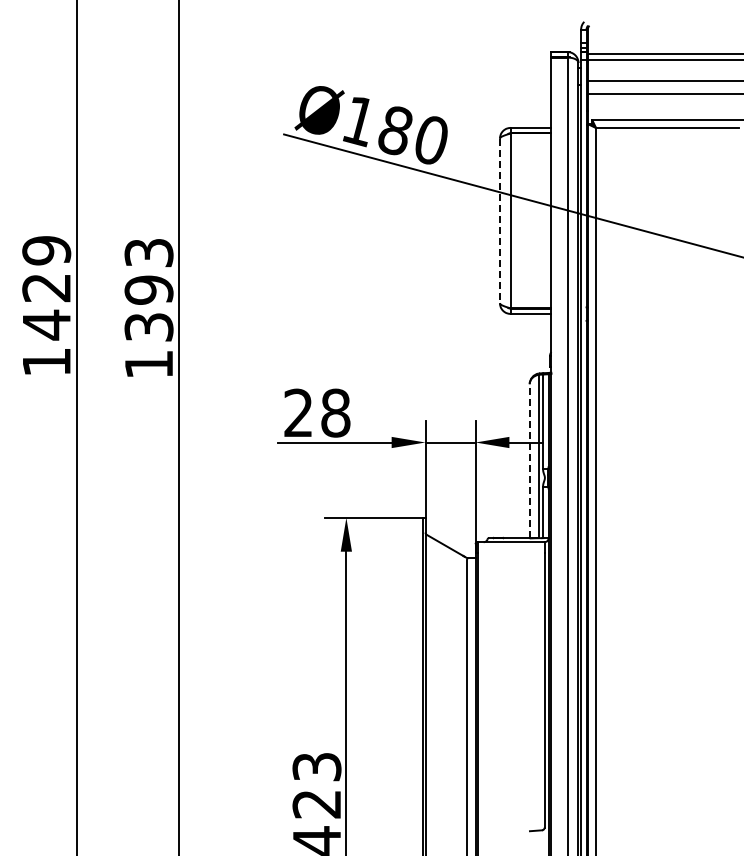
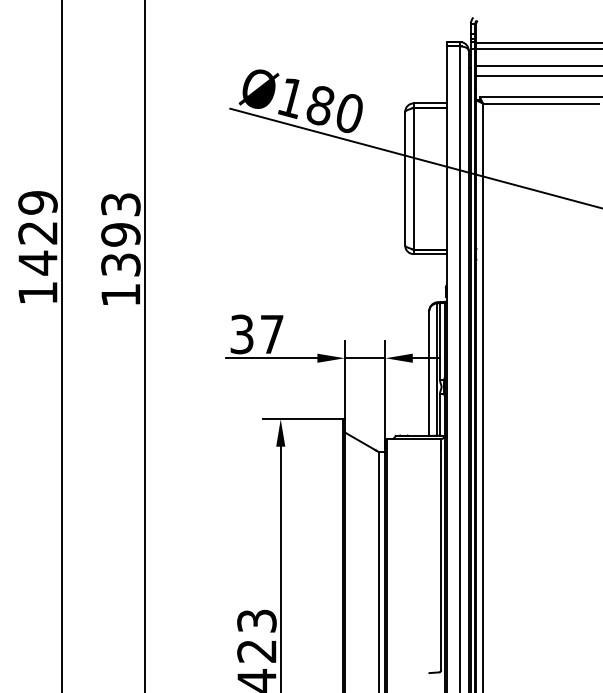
line: (499, 221) -> (404, 179), dashed -> solid
text: (317, 412) -> (257, 333), 28 -> 37
line: (529, 461) -> (429, 373), dashed -> solid

